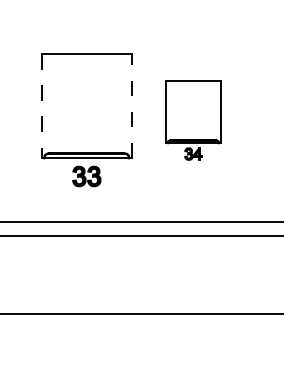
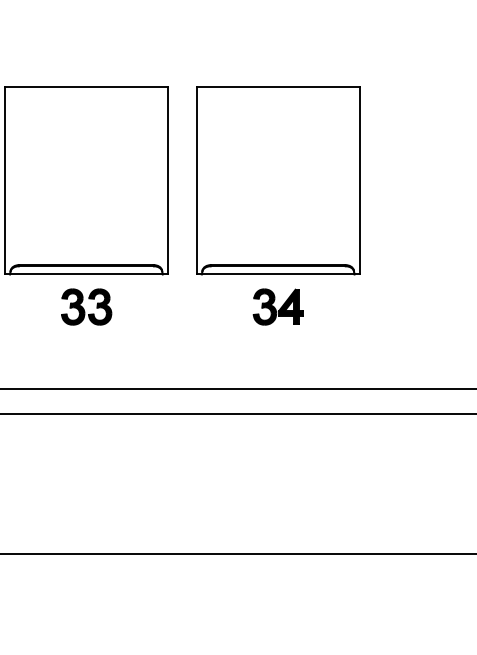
line: (132, 105) -> (168, 179), dashed -> solid
line: (41, 106) -> (4, 180), dashed -> solid
part: (193, 120) -> (278, 206), size x1.67

